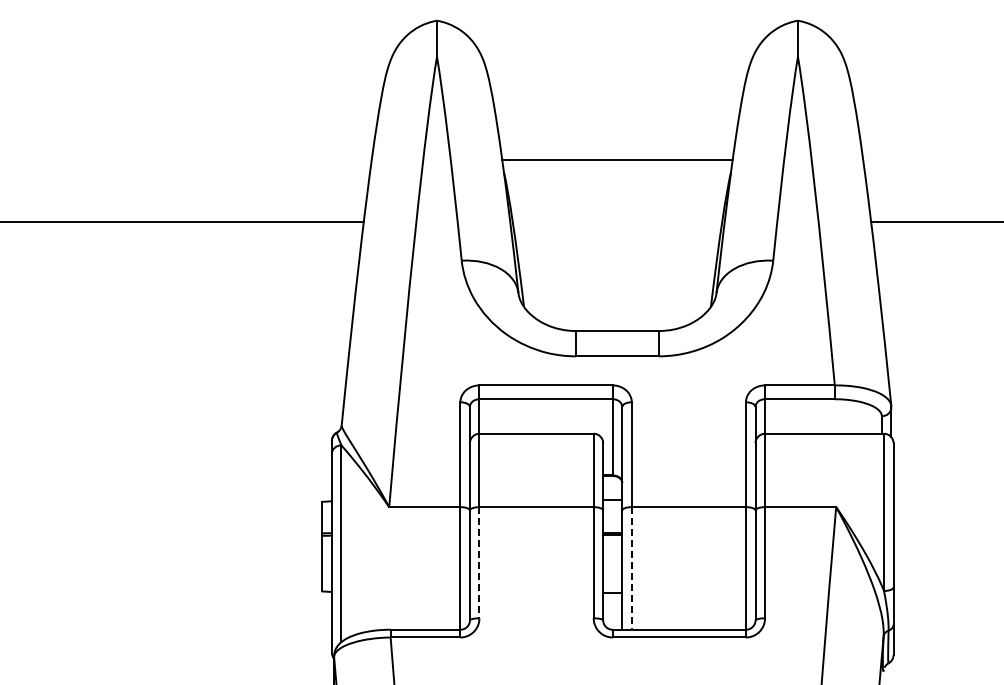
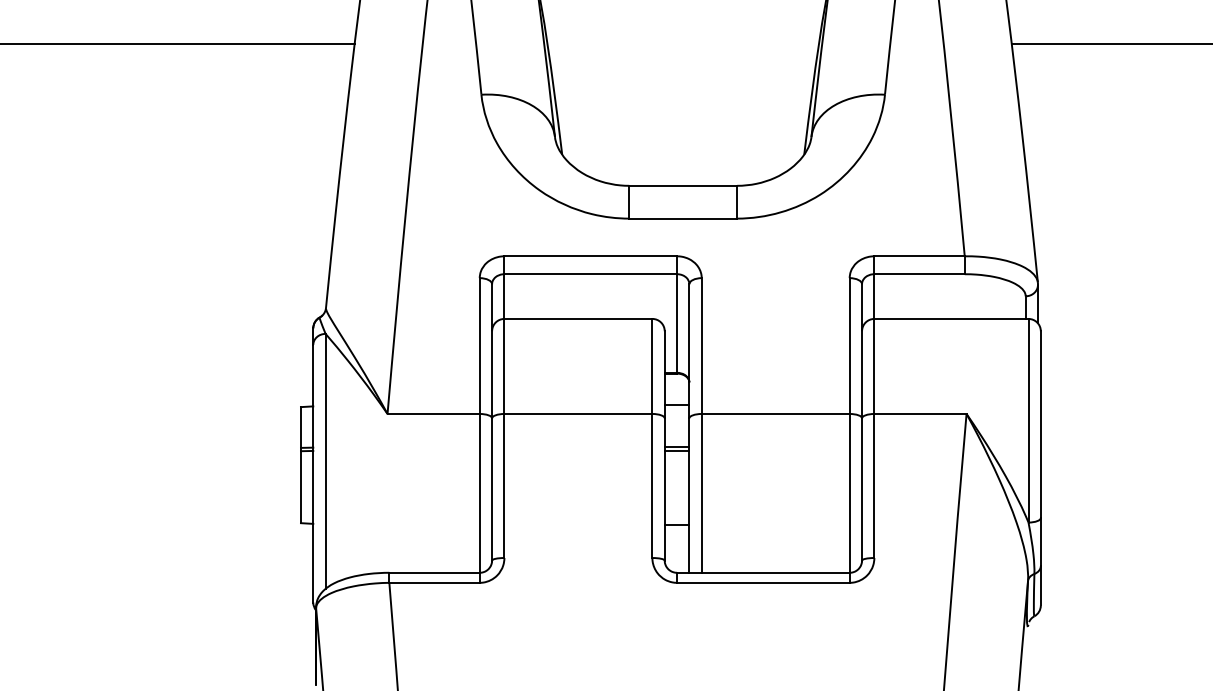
line: (479, 562) -> (504, 485), dashed -> solid
line: (631, 568) -> (701, 493), dashed -> solid

